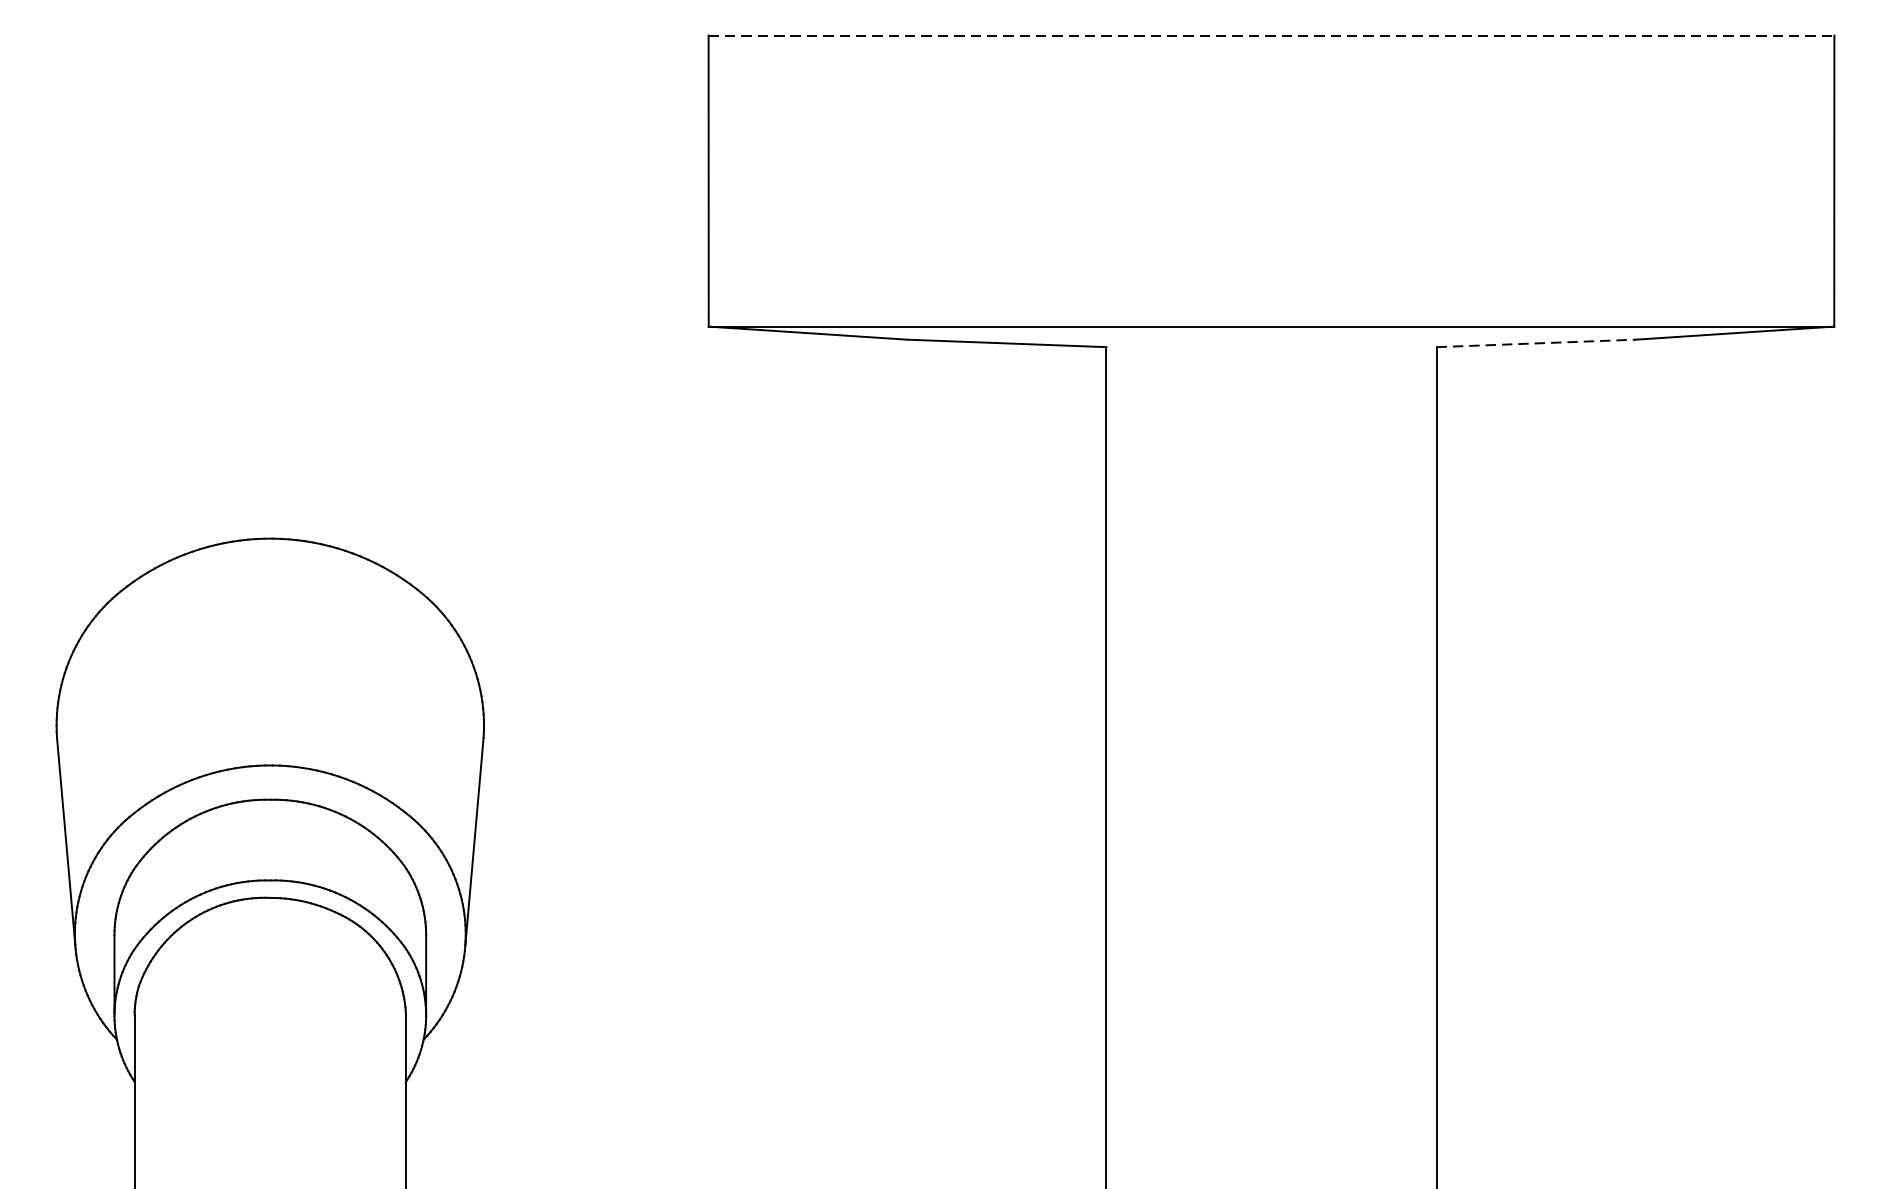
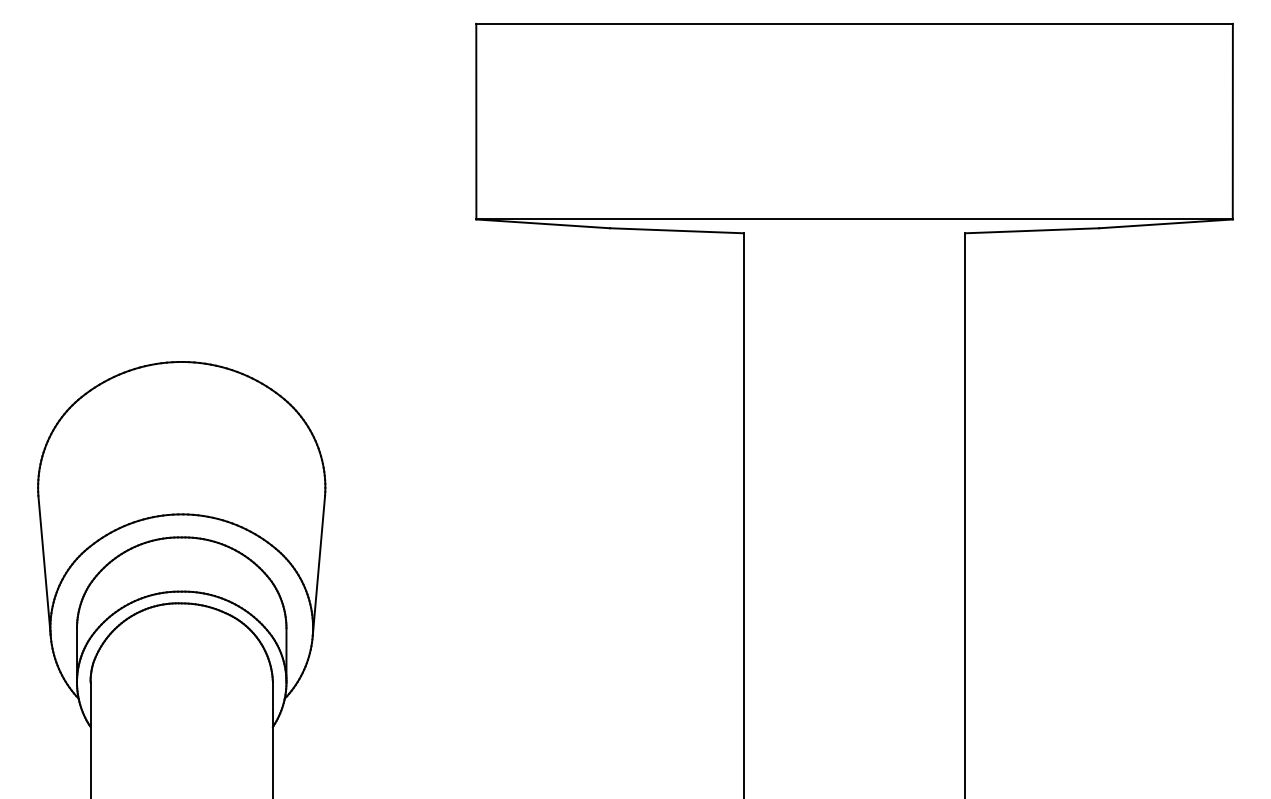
line: (1272, 35) -> (855, 23), dashed -> solid
line: (1536, 343) -> (1032, 230), dashed -> solid

